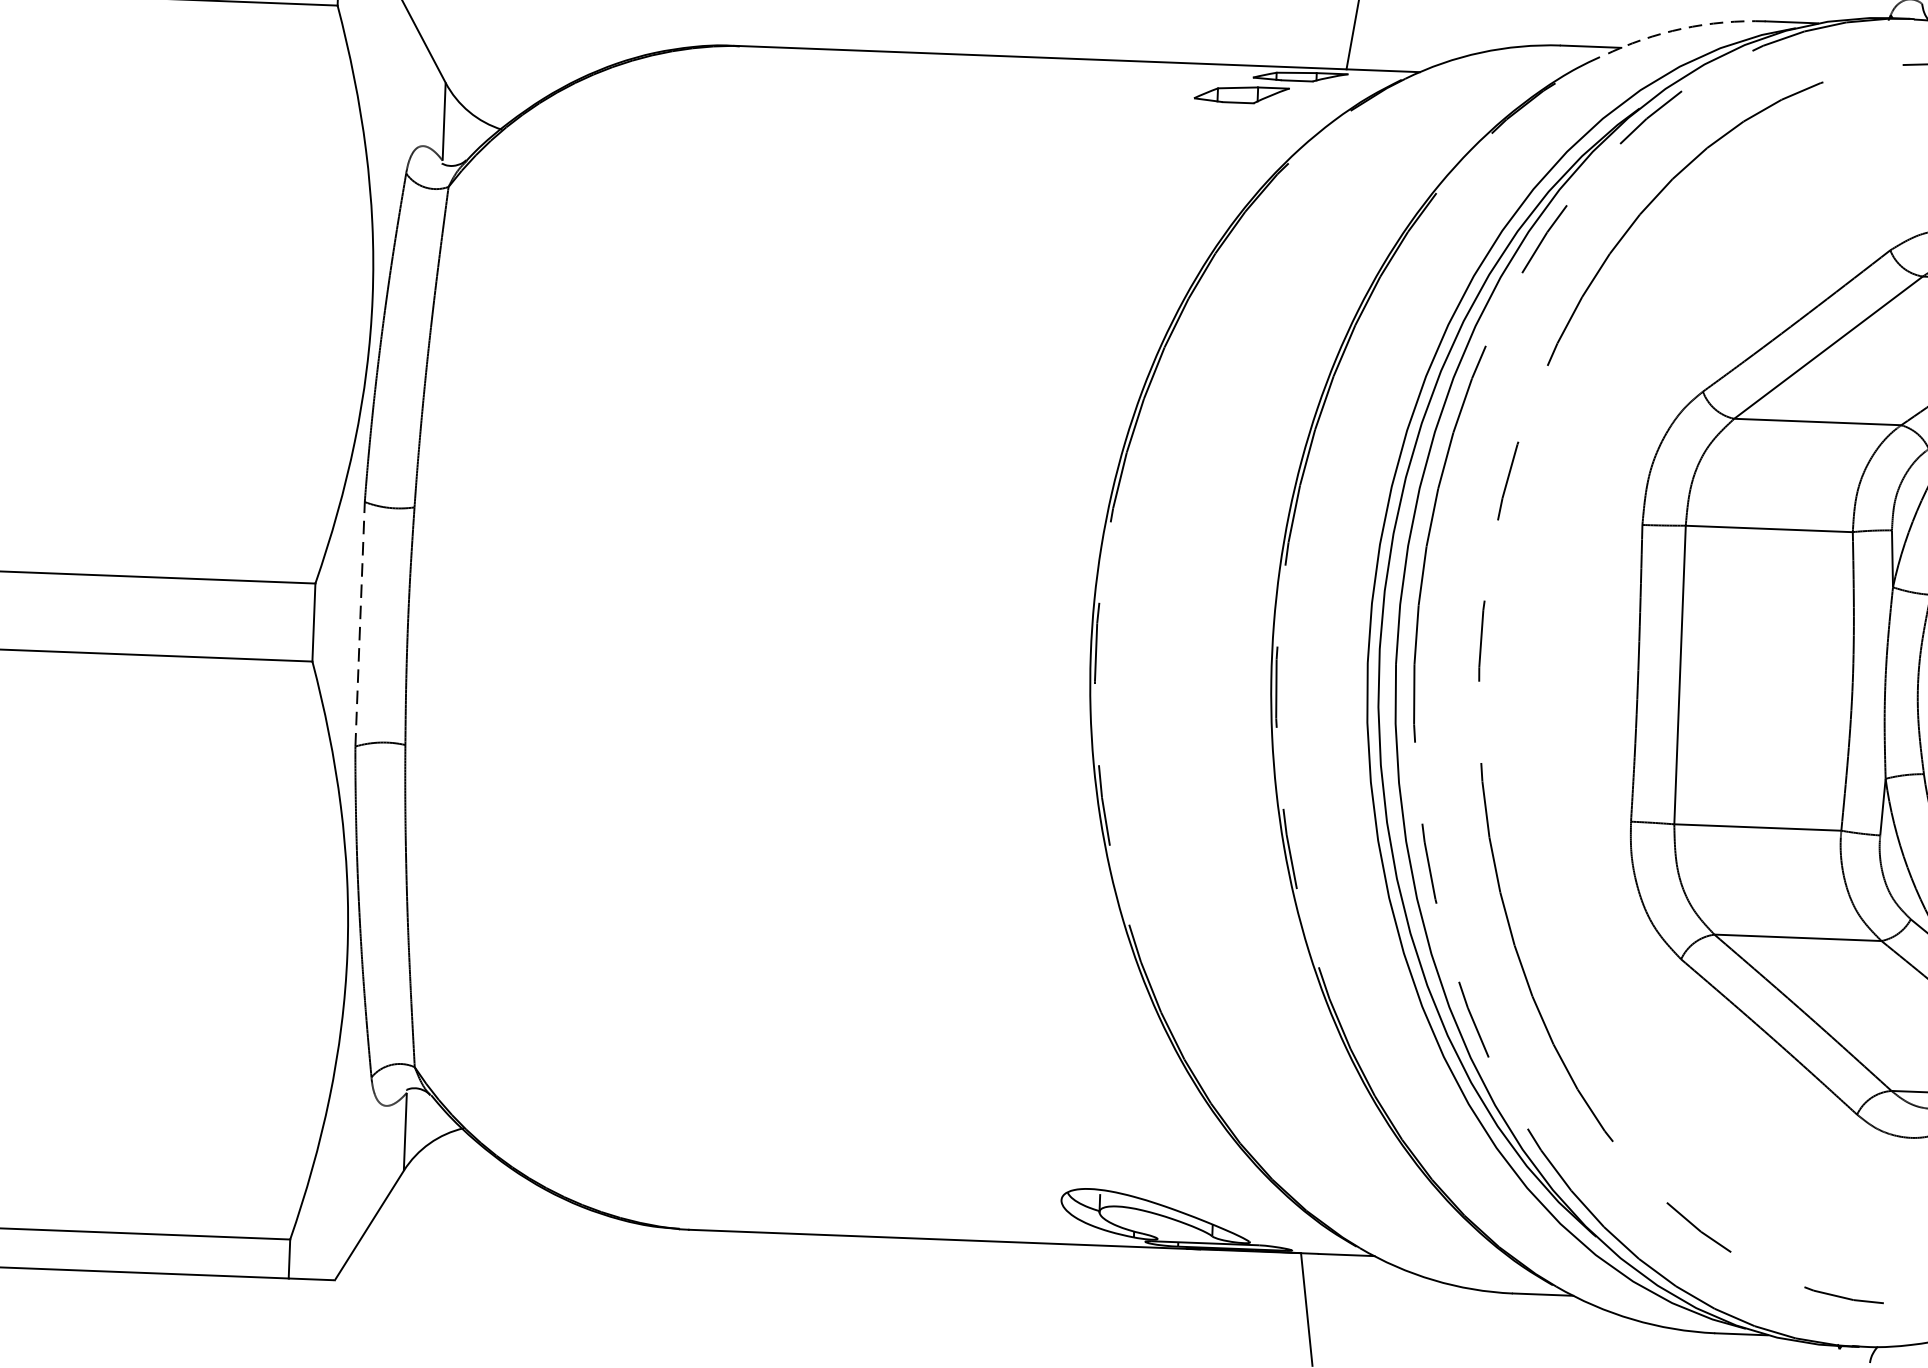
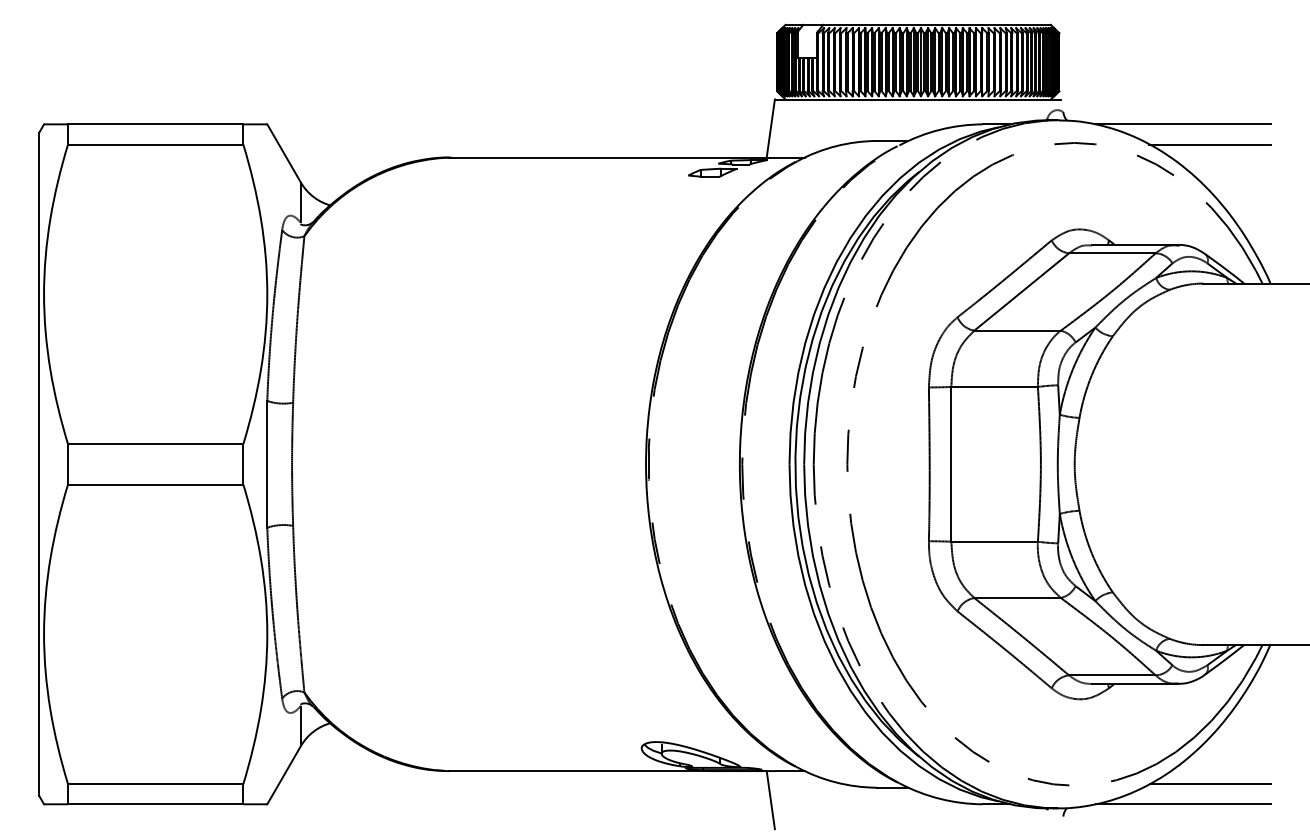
arc: (1681, 28) -> (939, 129), dashed -> solid
line: (360, 622) -> (267, 463), dashed -> solid

